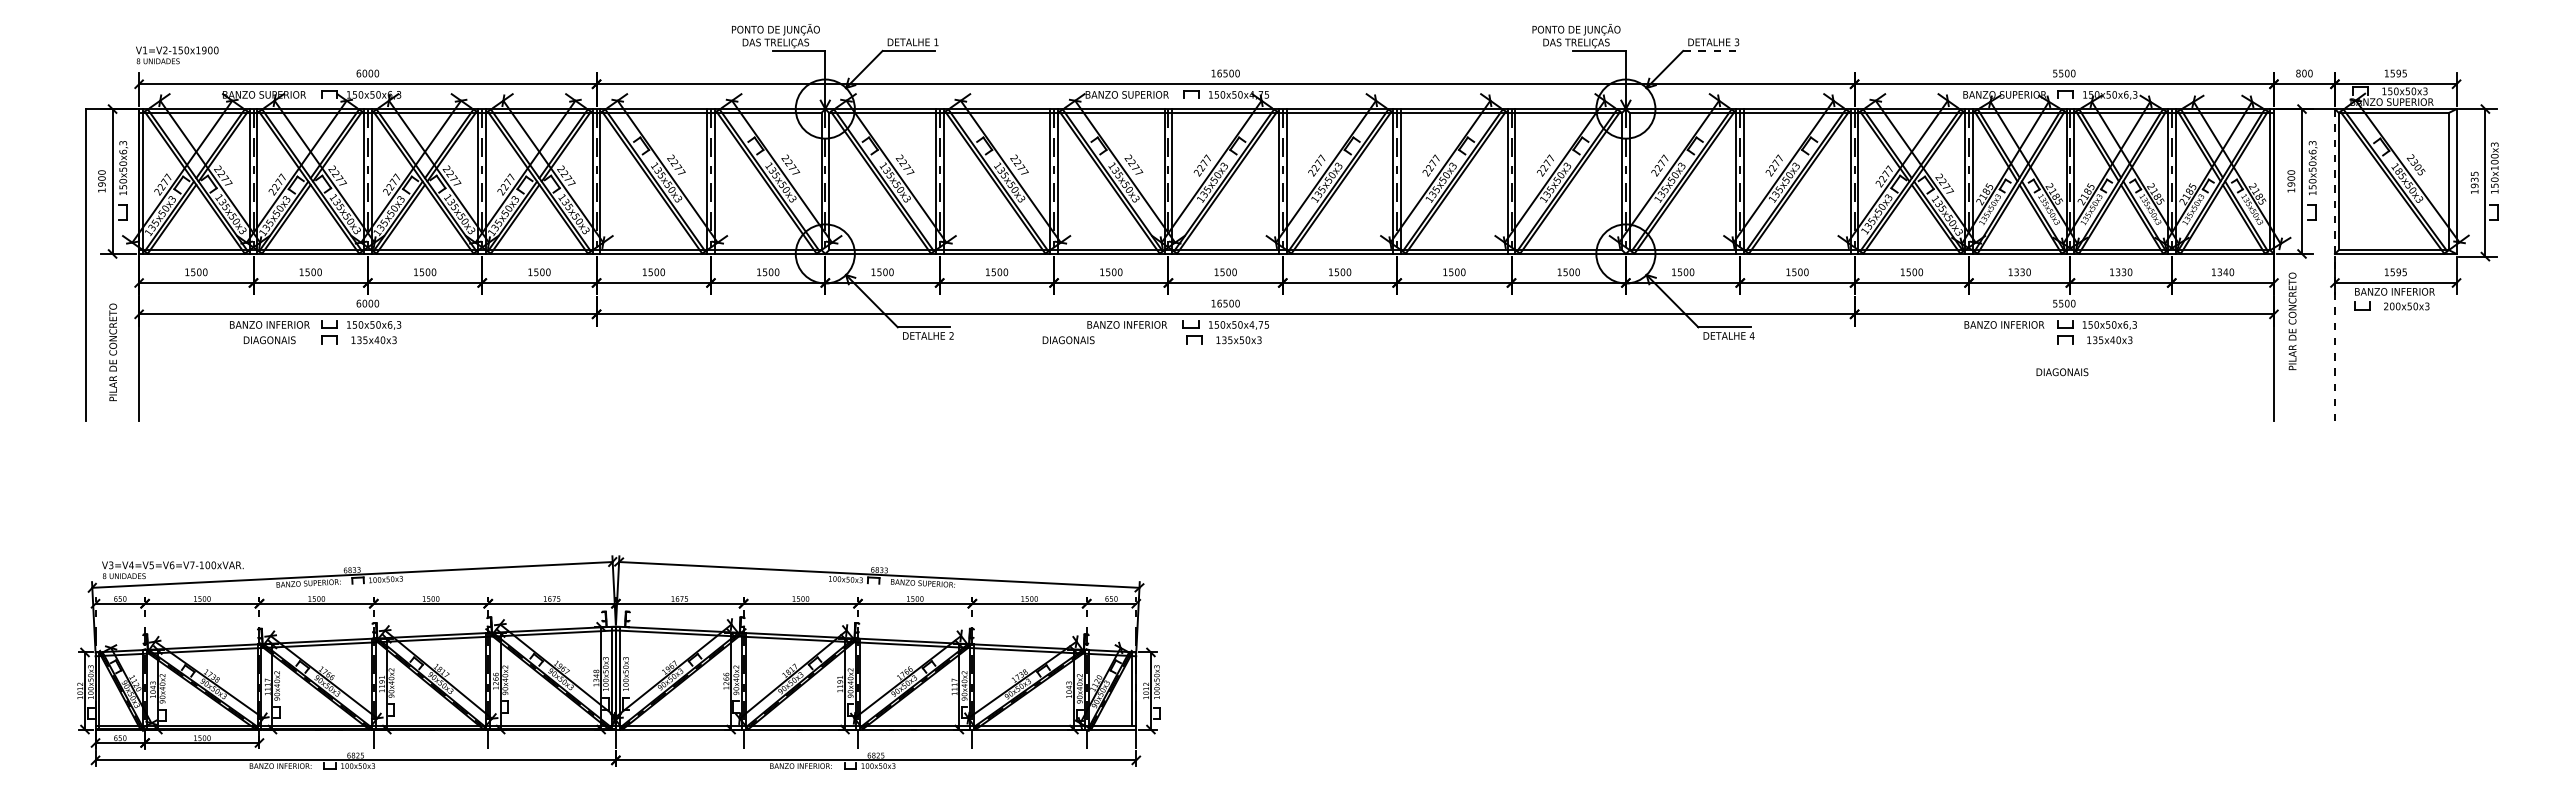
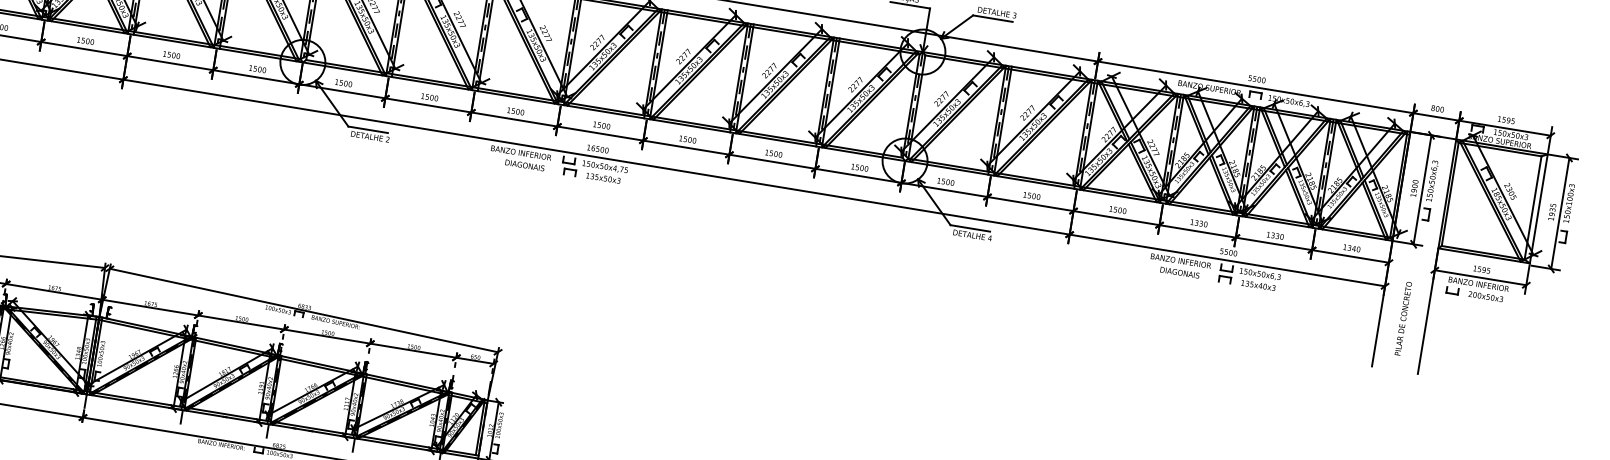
line: (1709, 50) -> (993, 18), dashed -> solid
line: (2334, 264) -> (1436, 256), dashed -> solid
text: (2292, 320) -> (1403, 318), moved
text: (1068, 340) -> (524, 165), moved
text: (2062, 372) -> (1179, 272), moved

